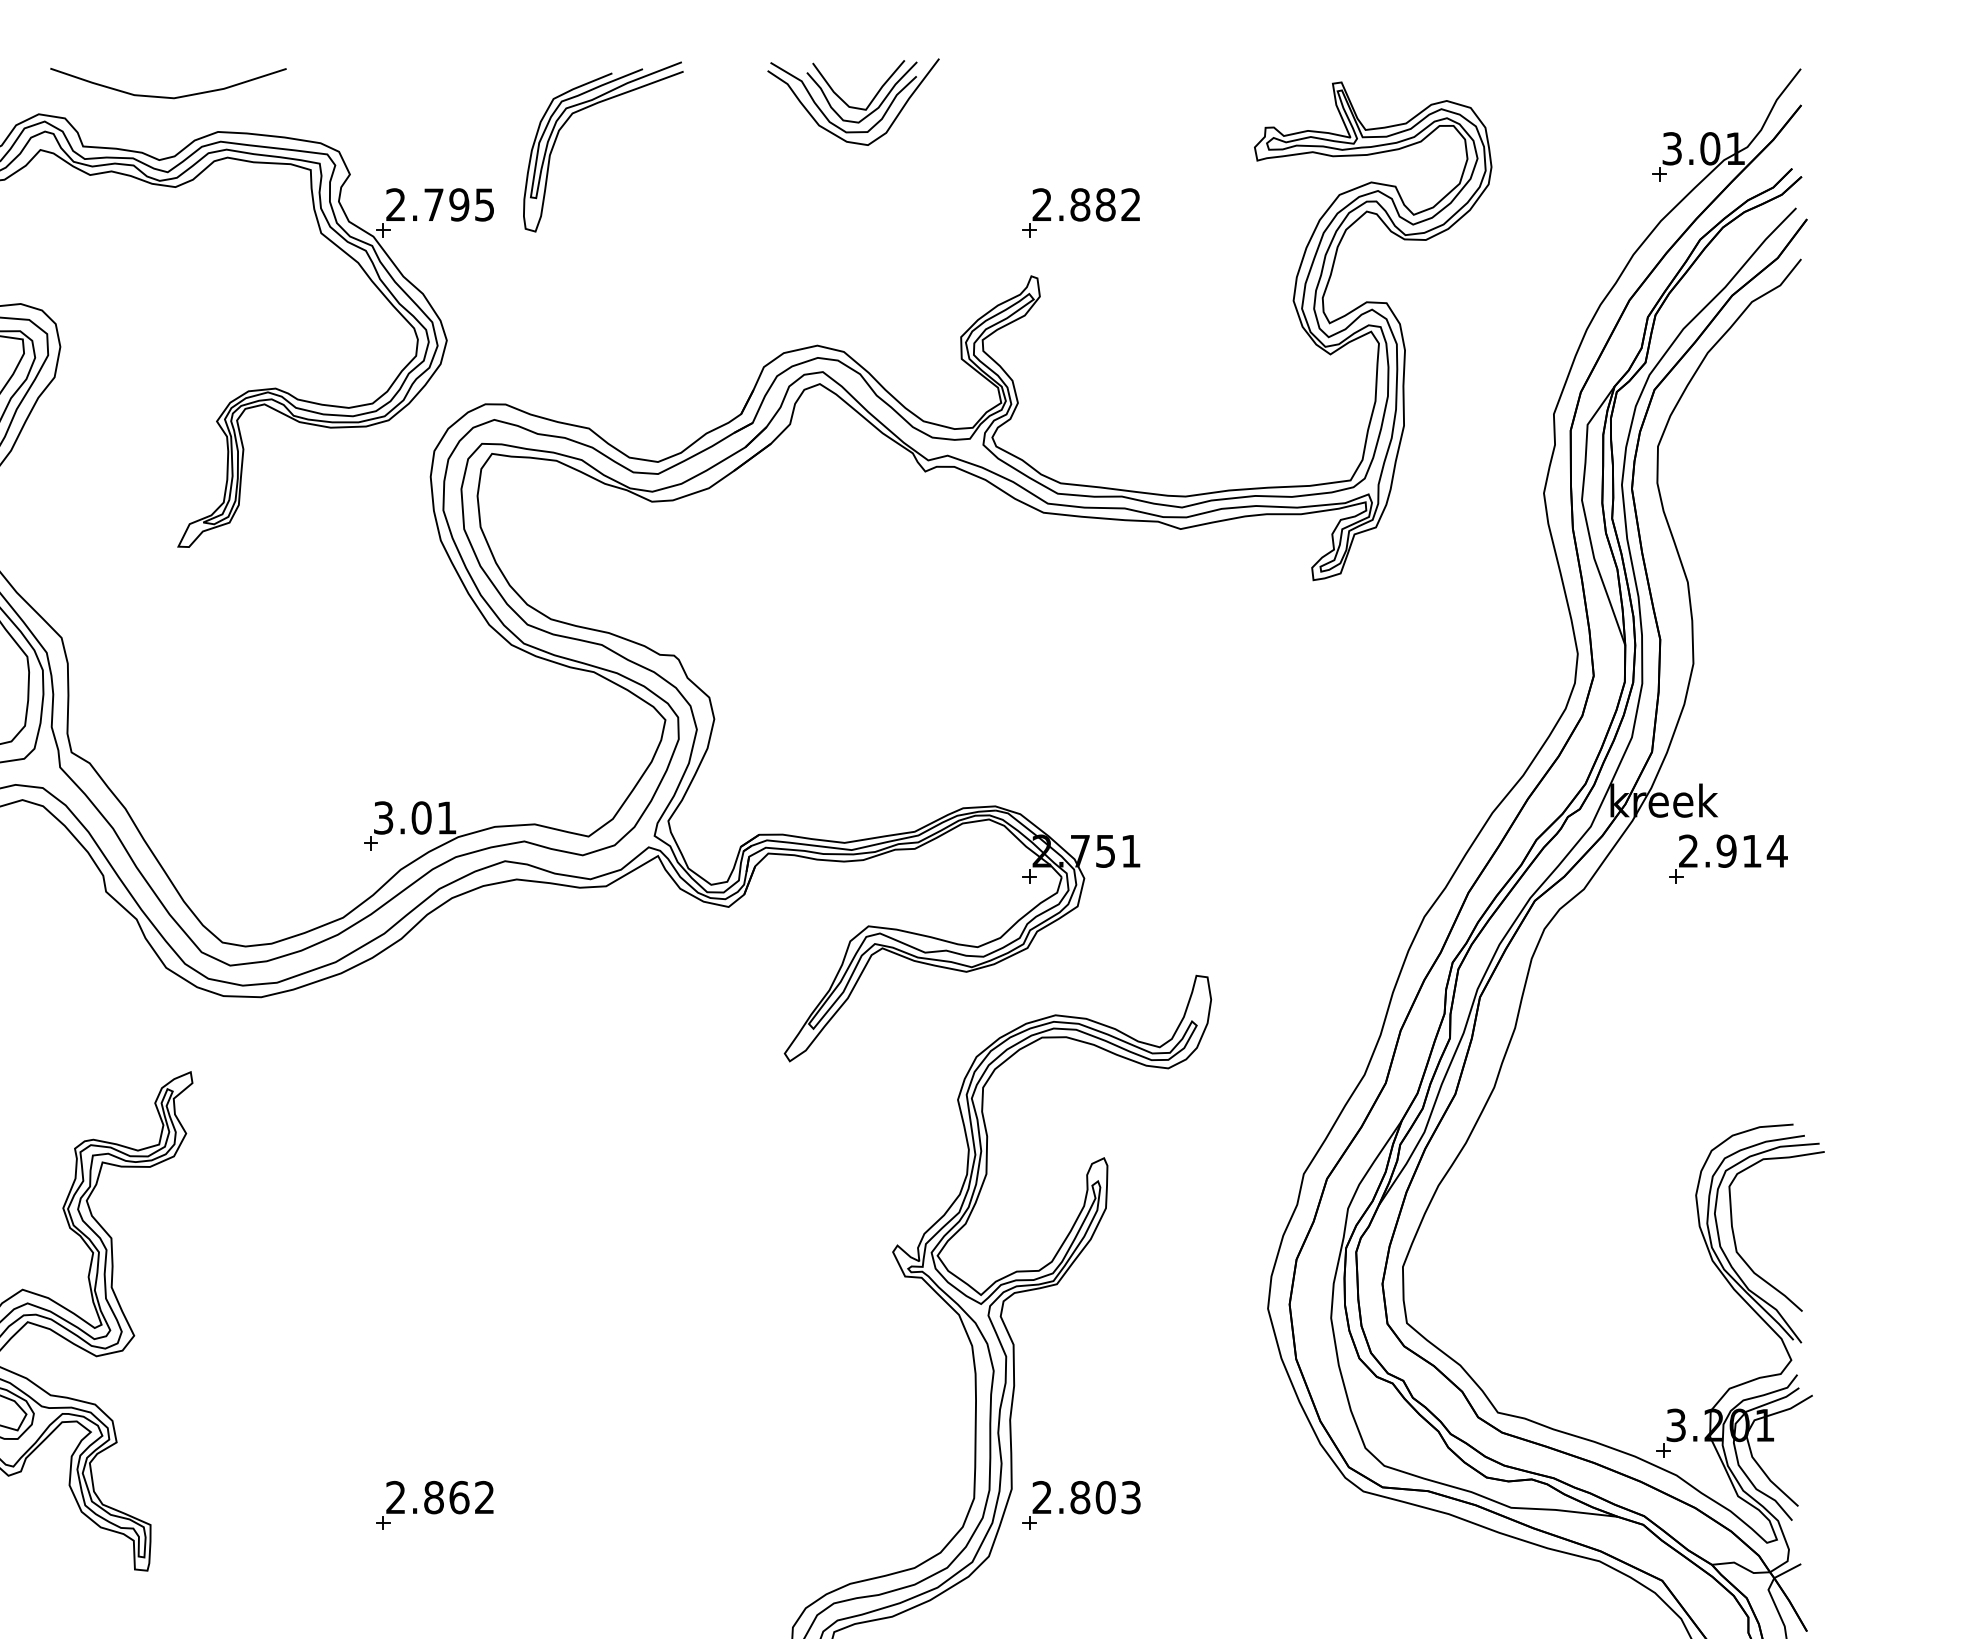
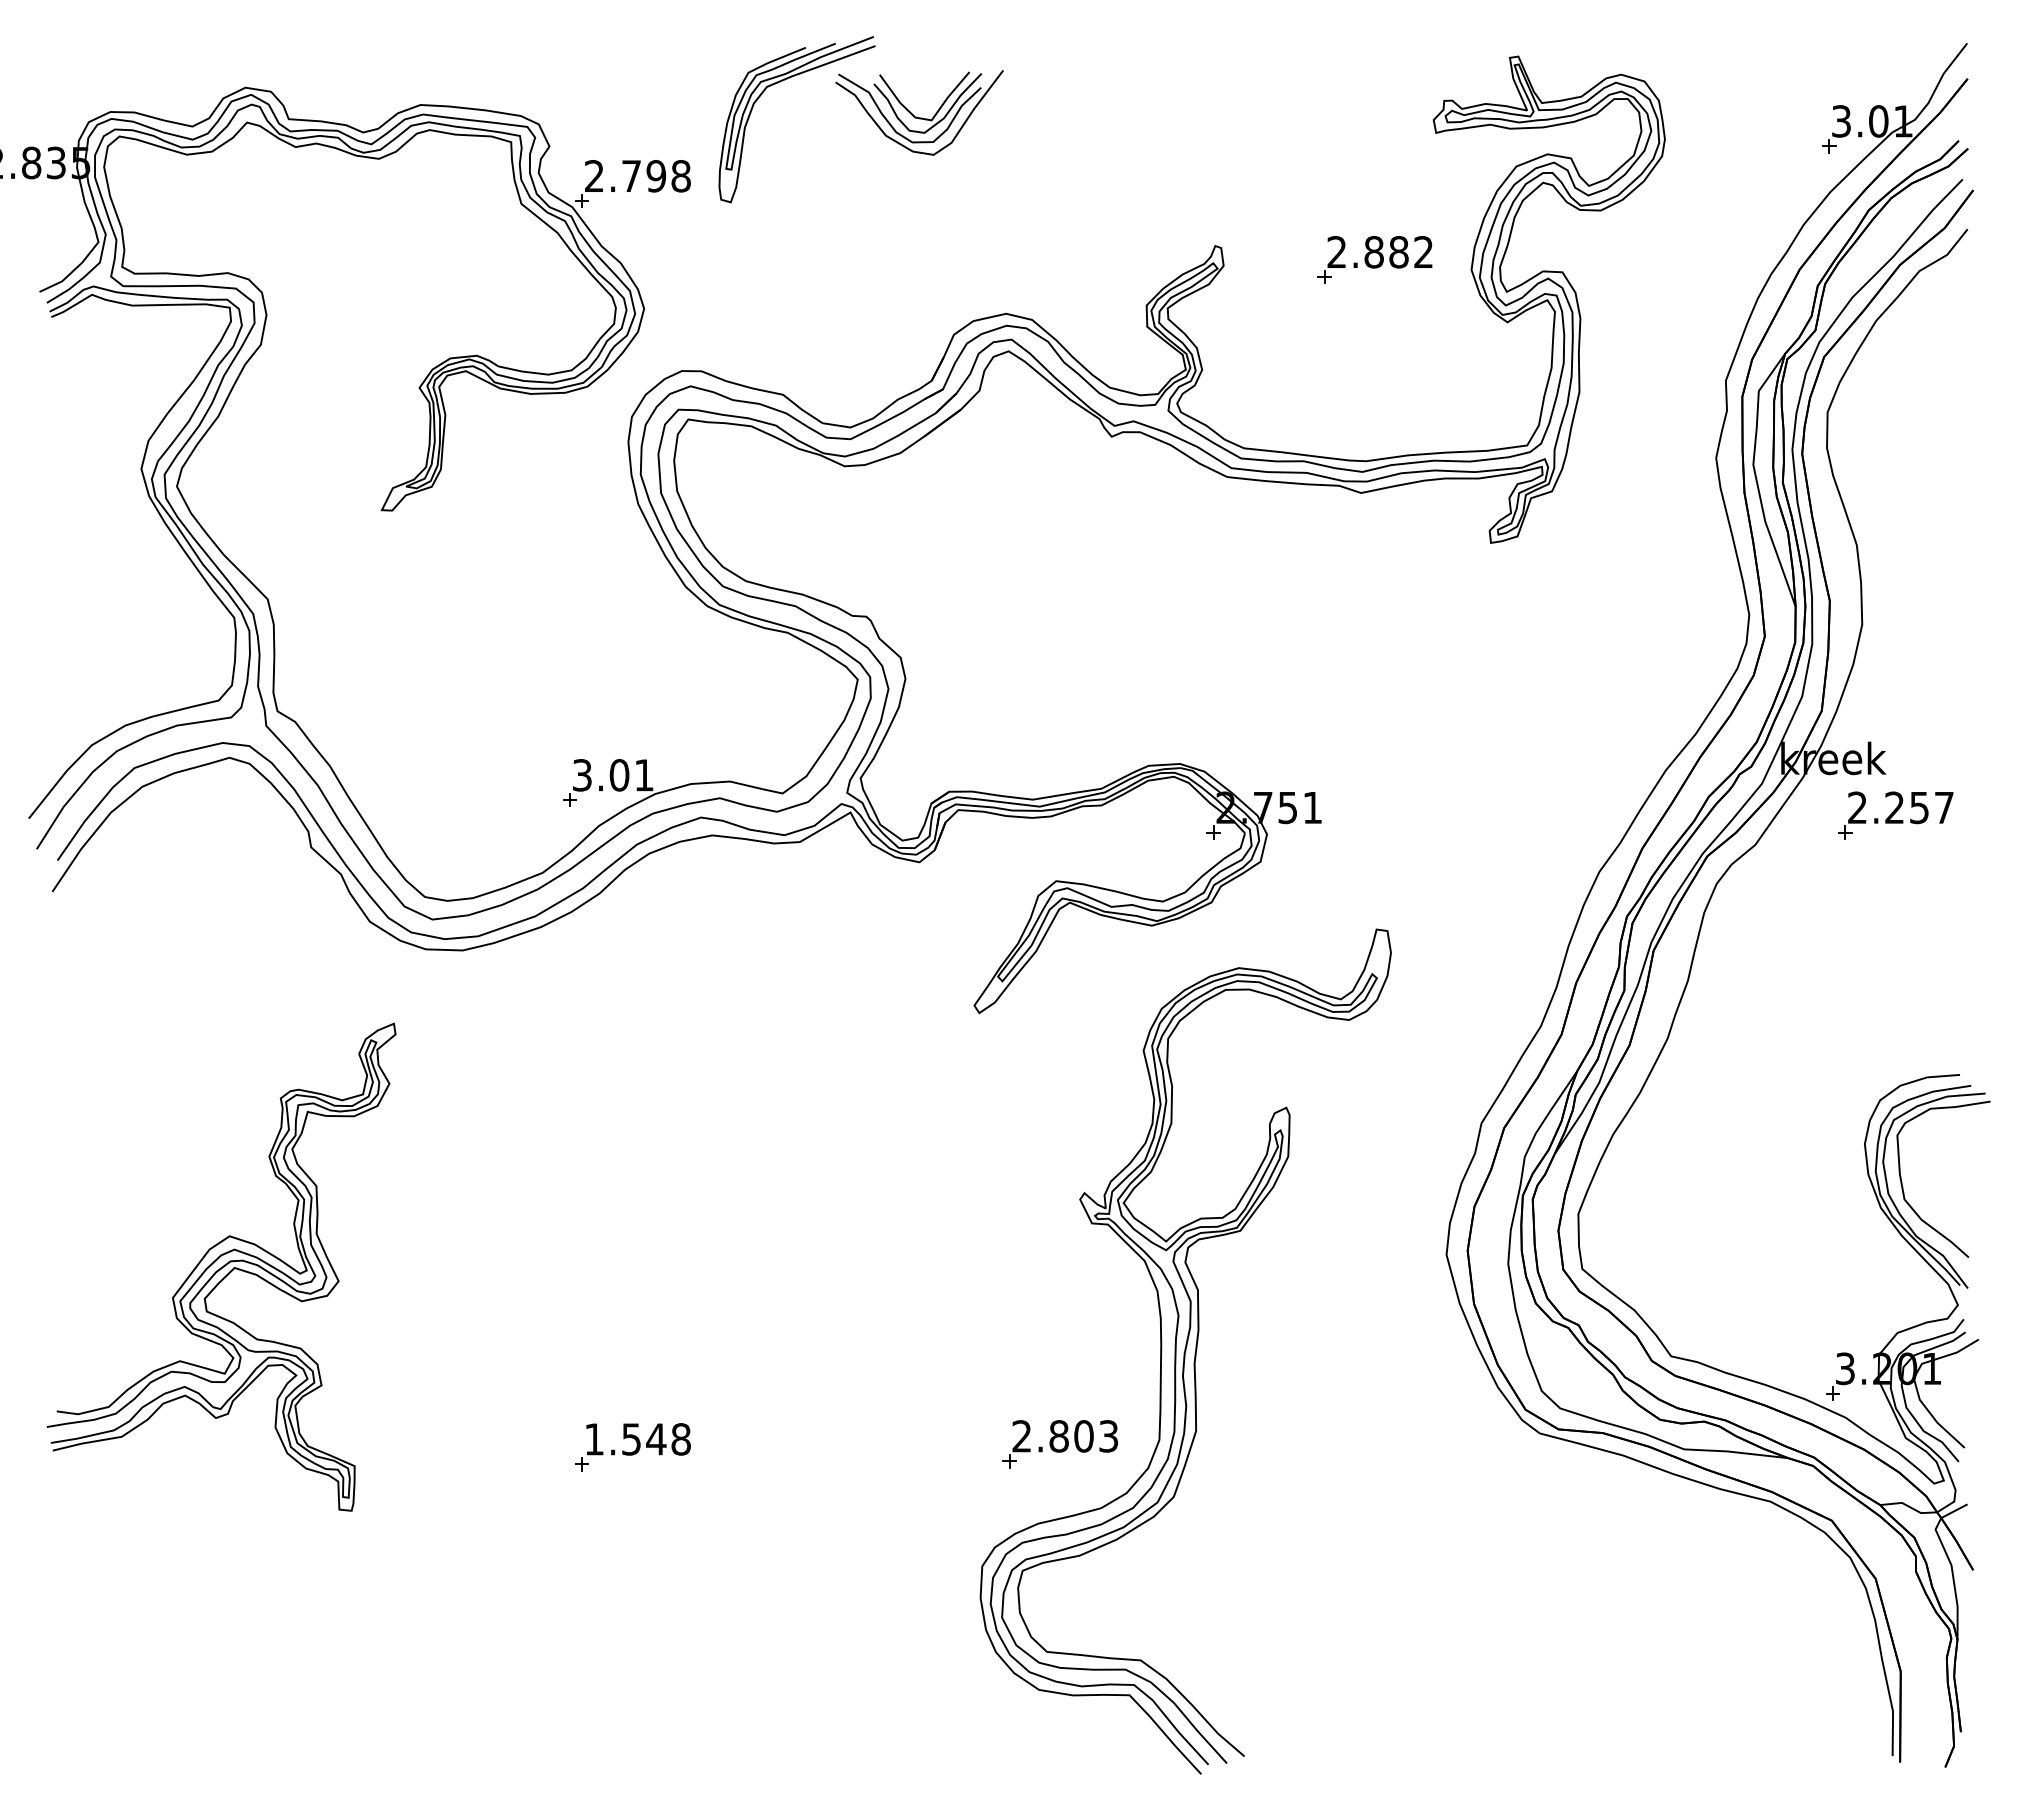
curve: (167, 96) -> (371, 70), removed
part: (853, 101) -> (919, 112), moved
text: (484, 205) -> (680, 176), 2.795 -> 2.798
part: (1080, 212) -> (1374, 259), moved
text: (1752, 850) -> (1919, 807), 2.914 -> 2.257
text: (440, 1497) -> (637, 1439), 2.862 -> 1.548
part: (1080, 1505) -> (1059, 1444), moved

